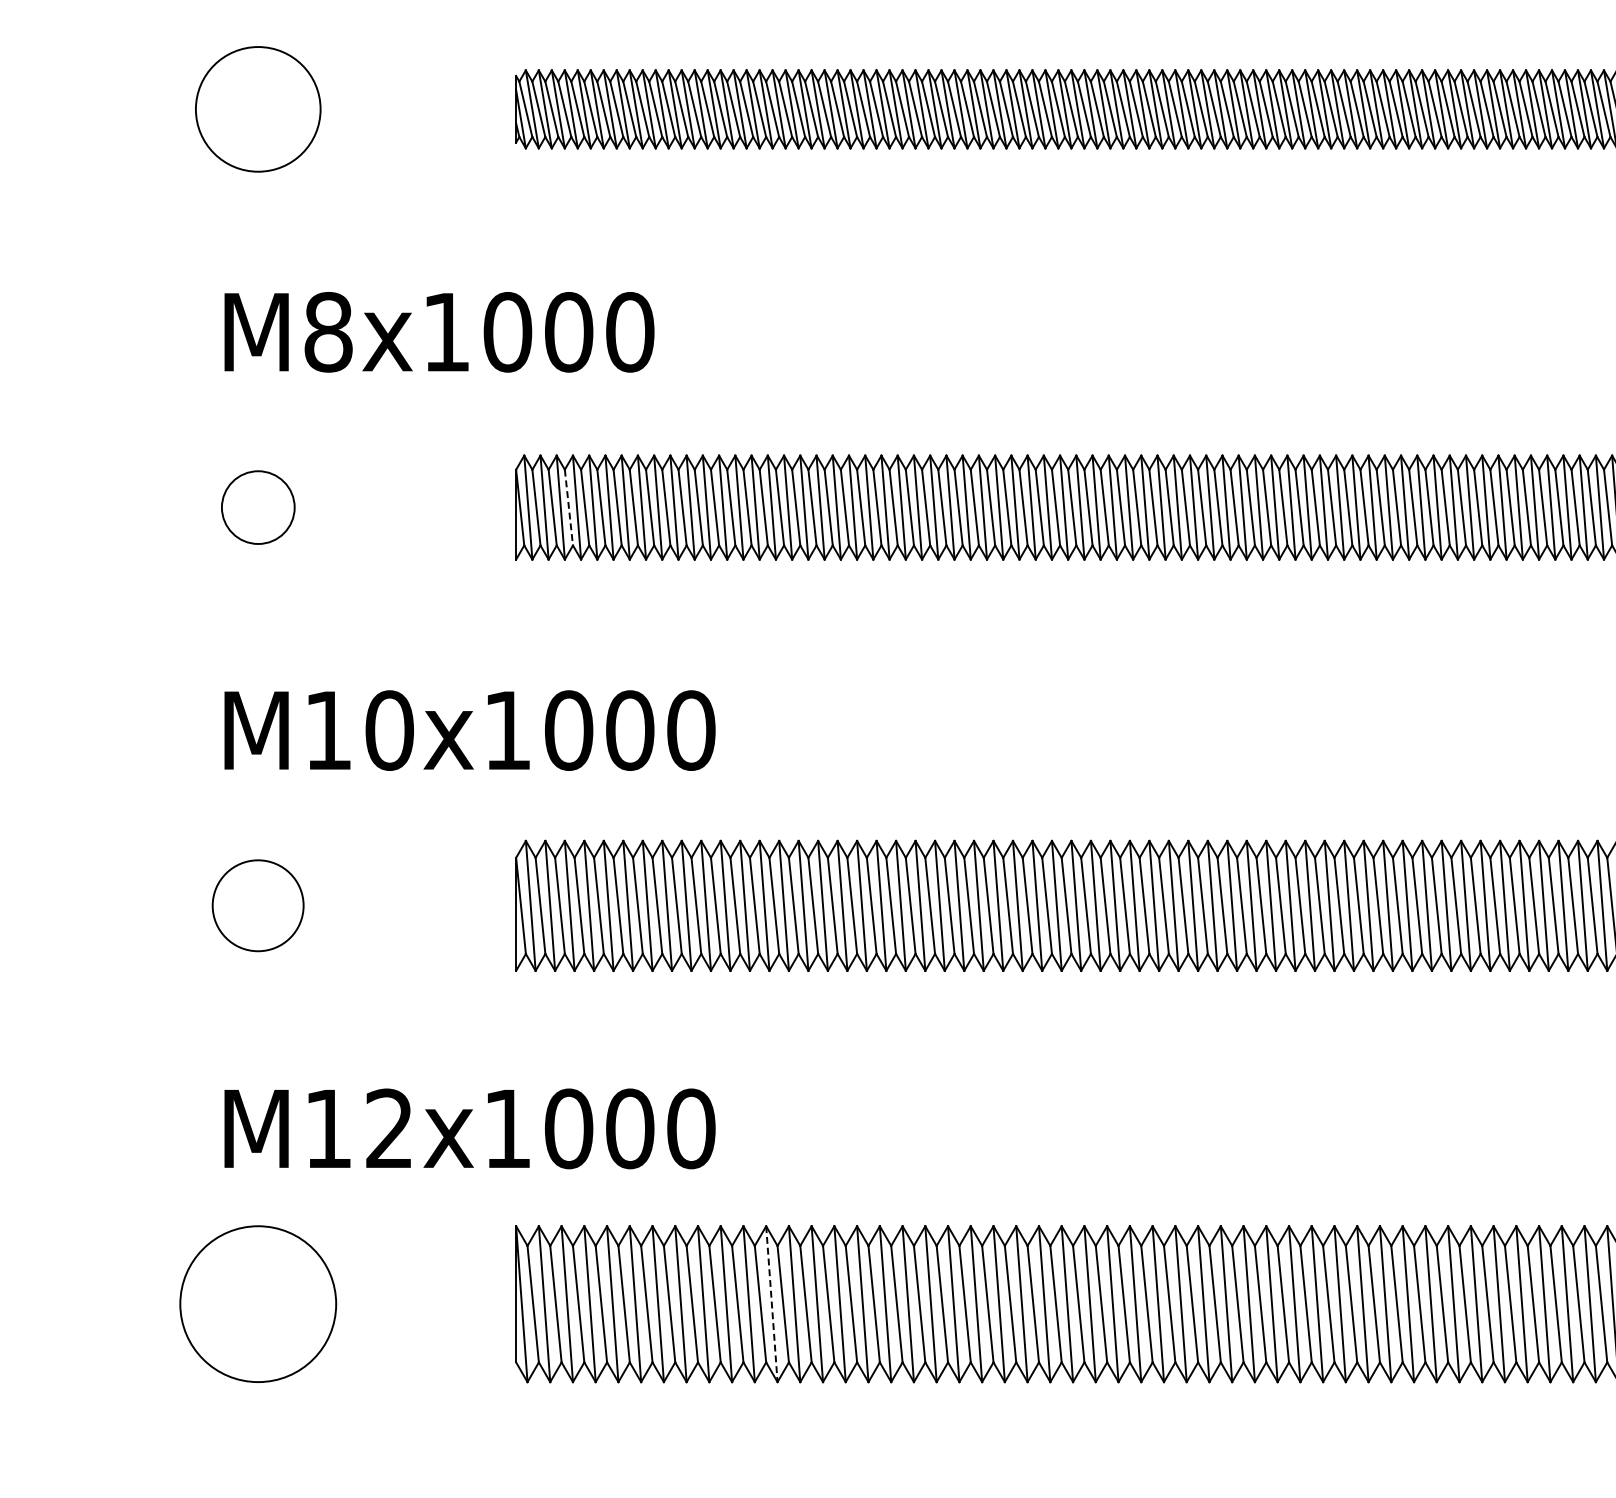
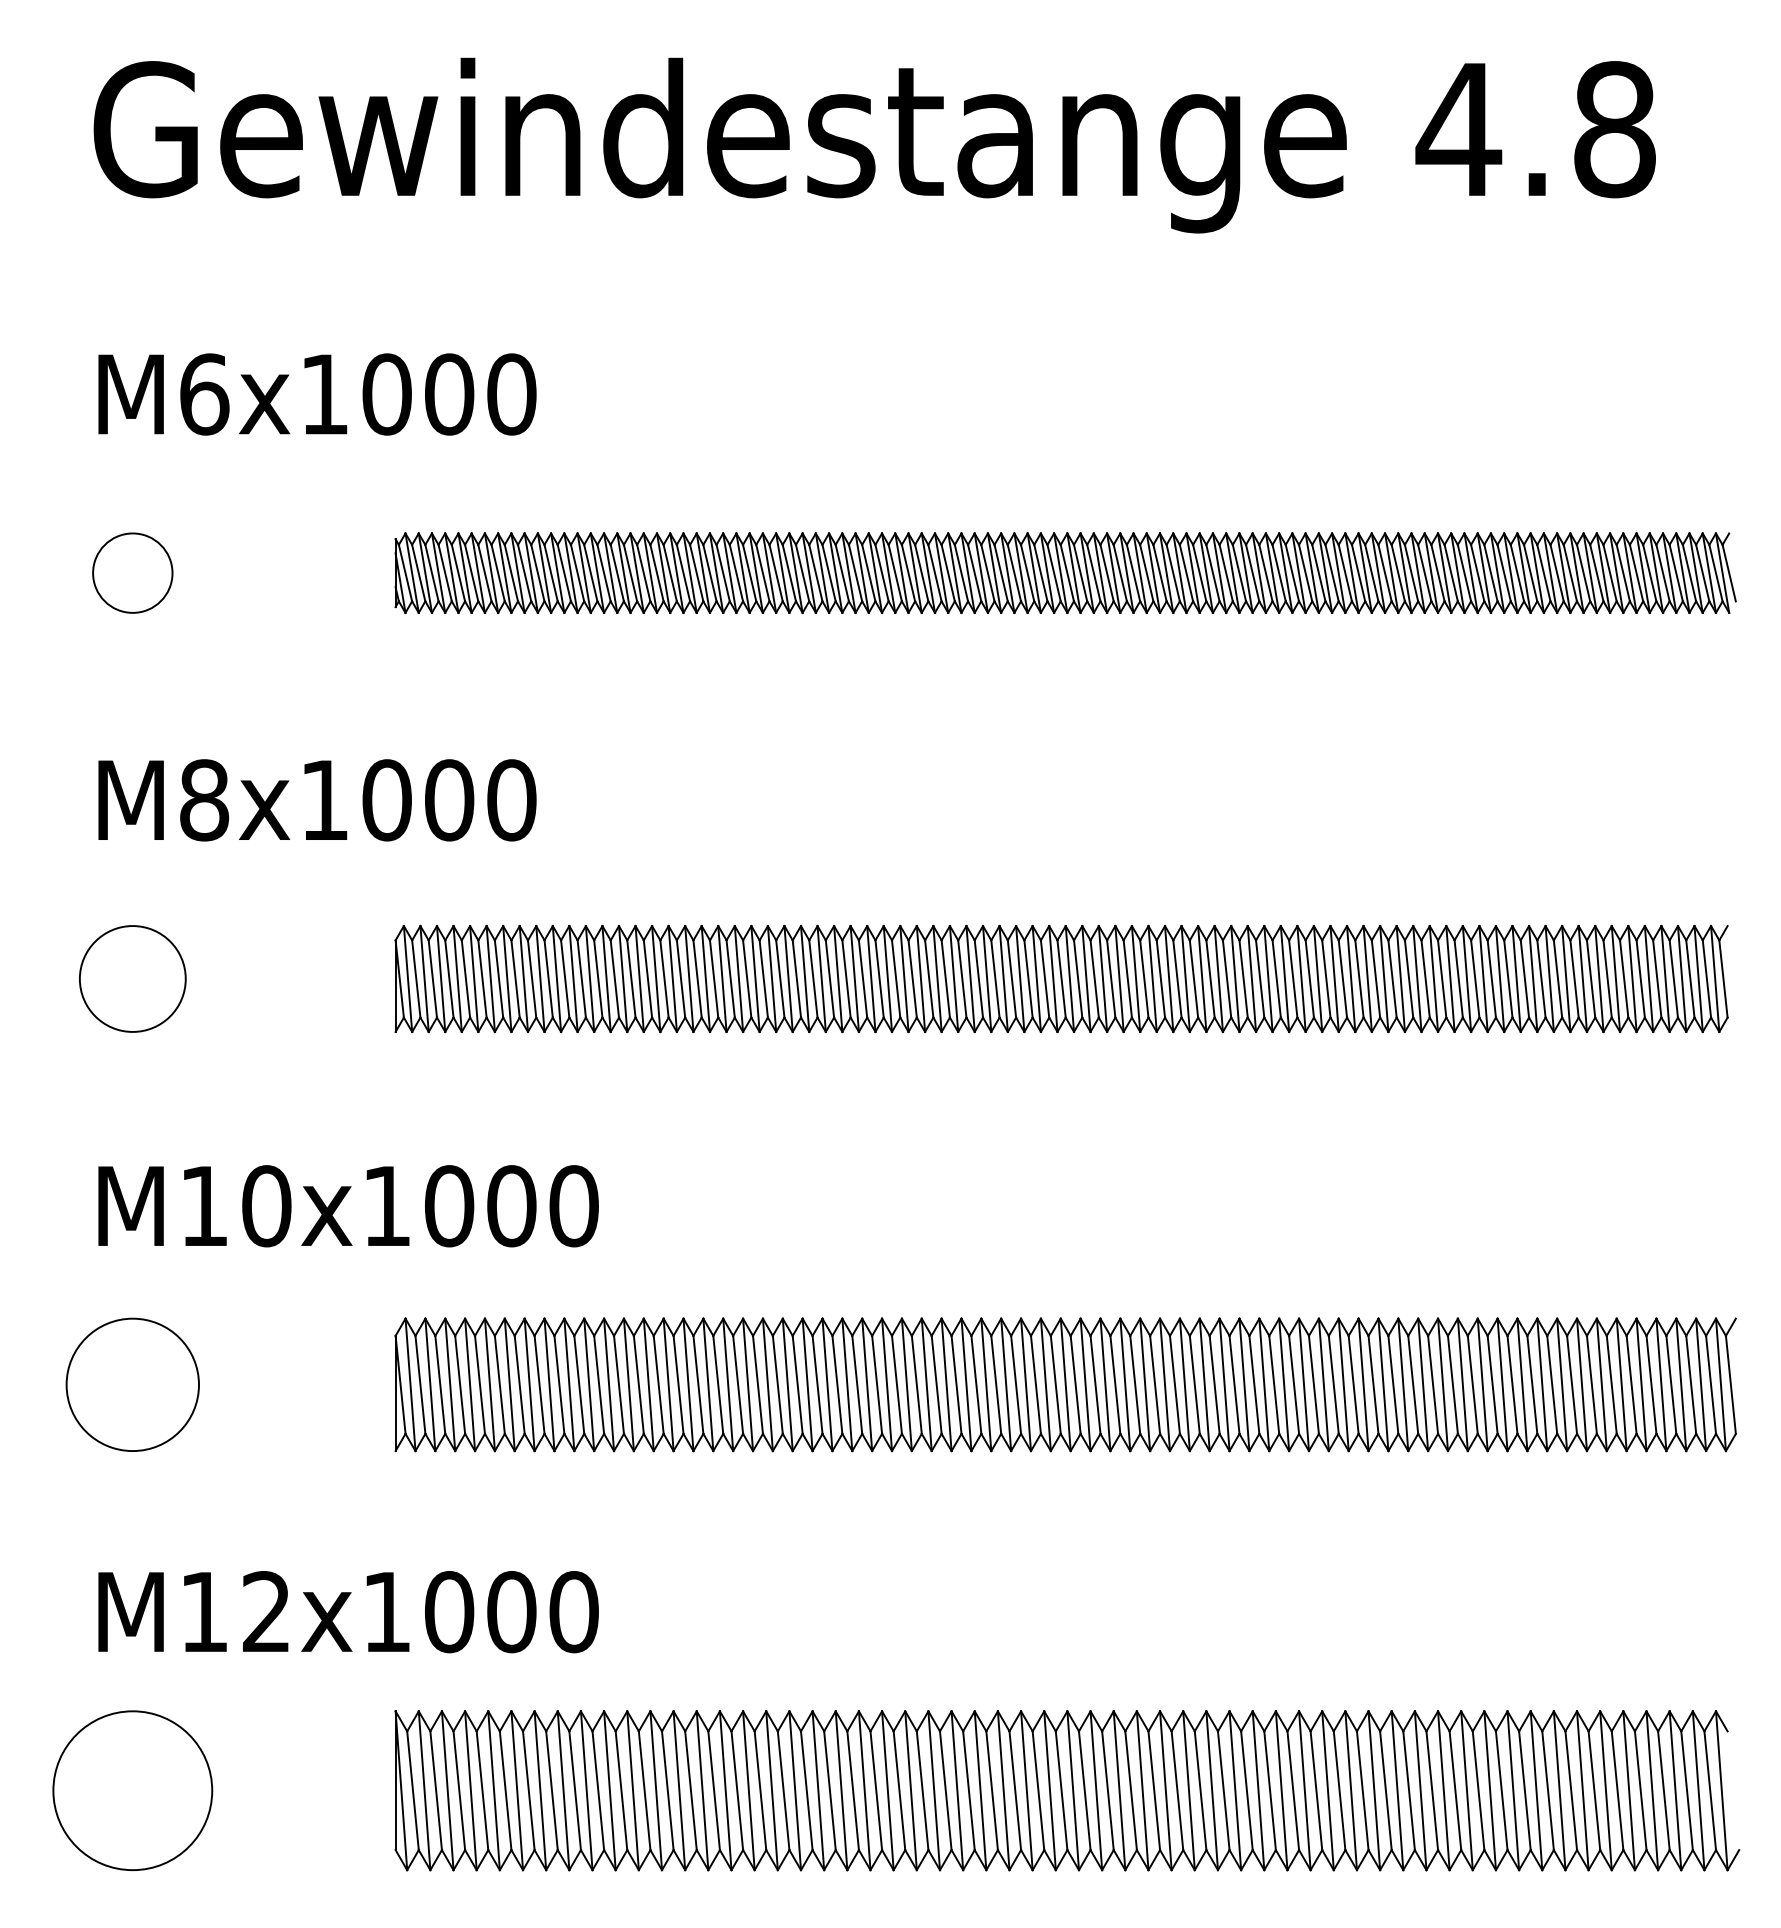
circle: (257, 108) -> (132, 572), size x0.62
circle: (257, 507) -> (132, 978), size x1.43
line: (569, 508) -> (449, 979), dashed -> solid
circle: (257, 905) -> (132, 1384), size x1.43
line: (772, 1303) -> (656, 1790), dashed -> solid

